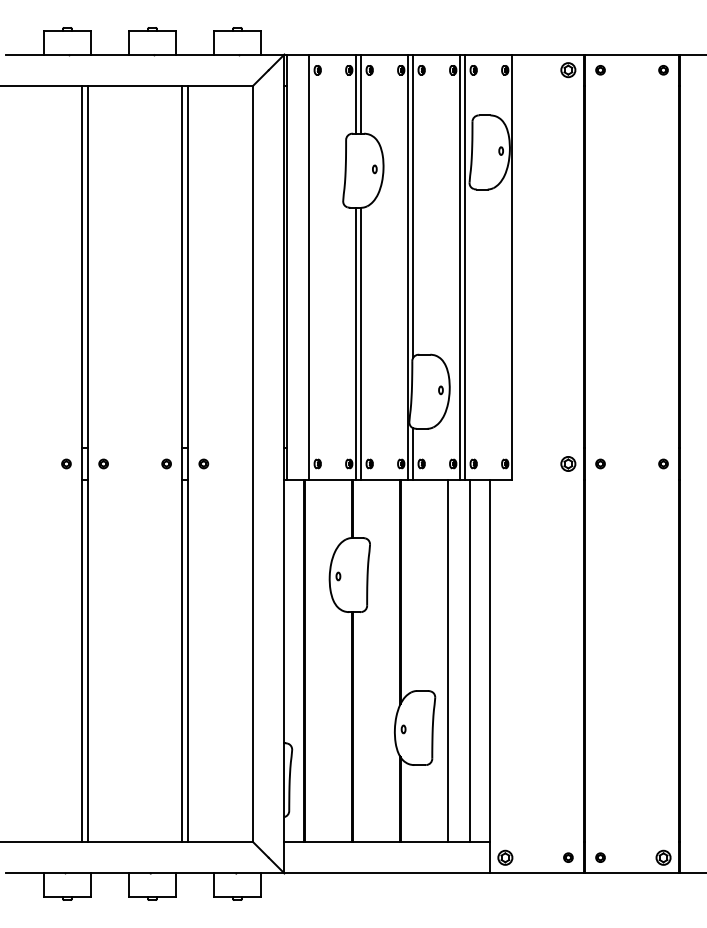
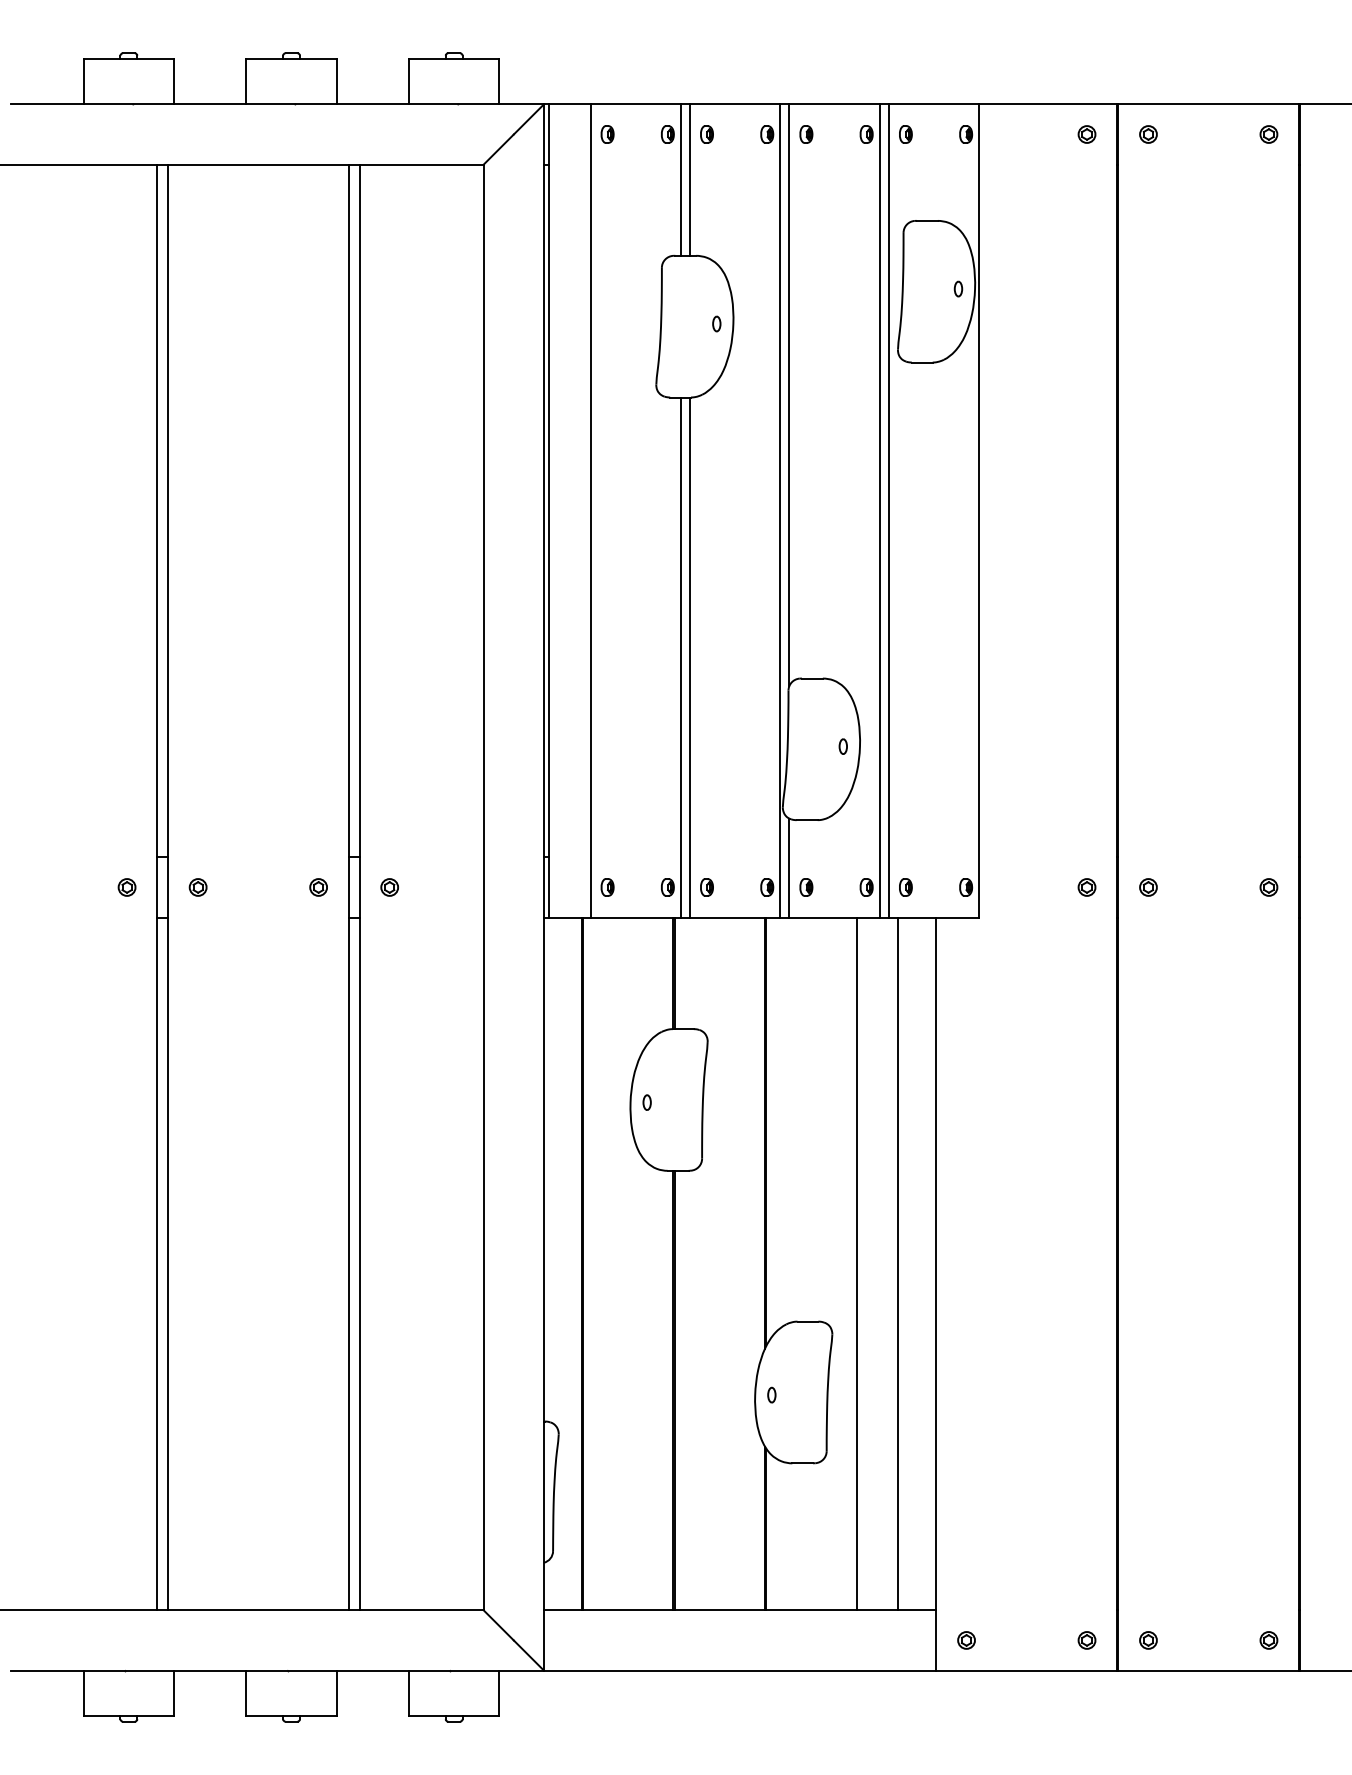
part: (568, 70) -> (1087, 134), size x0.62
part: (568, 463) -> (1087, 886), size x0.62
part: (505, 857) -> (966, 1640), size x0.62
part: (663, 857) -> (1268, 1640), size x0.62

